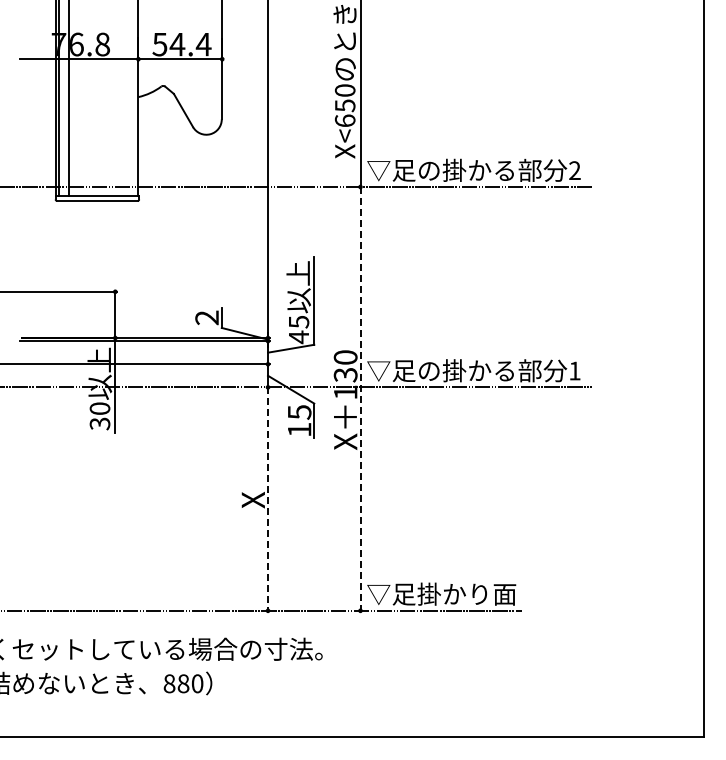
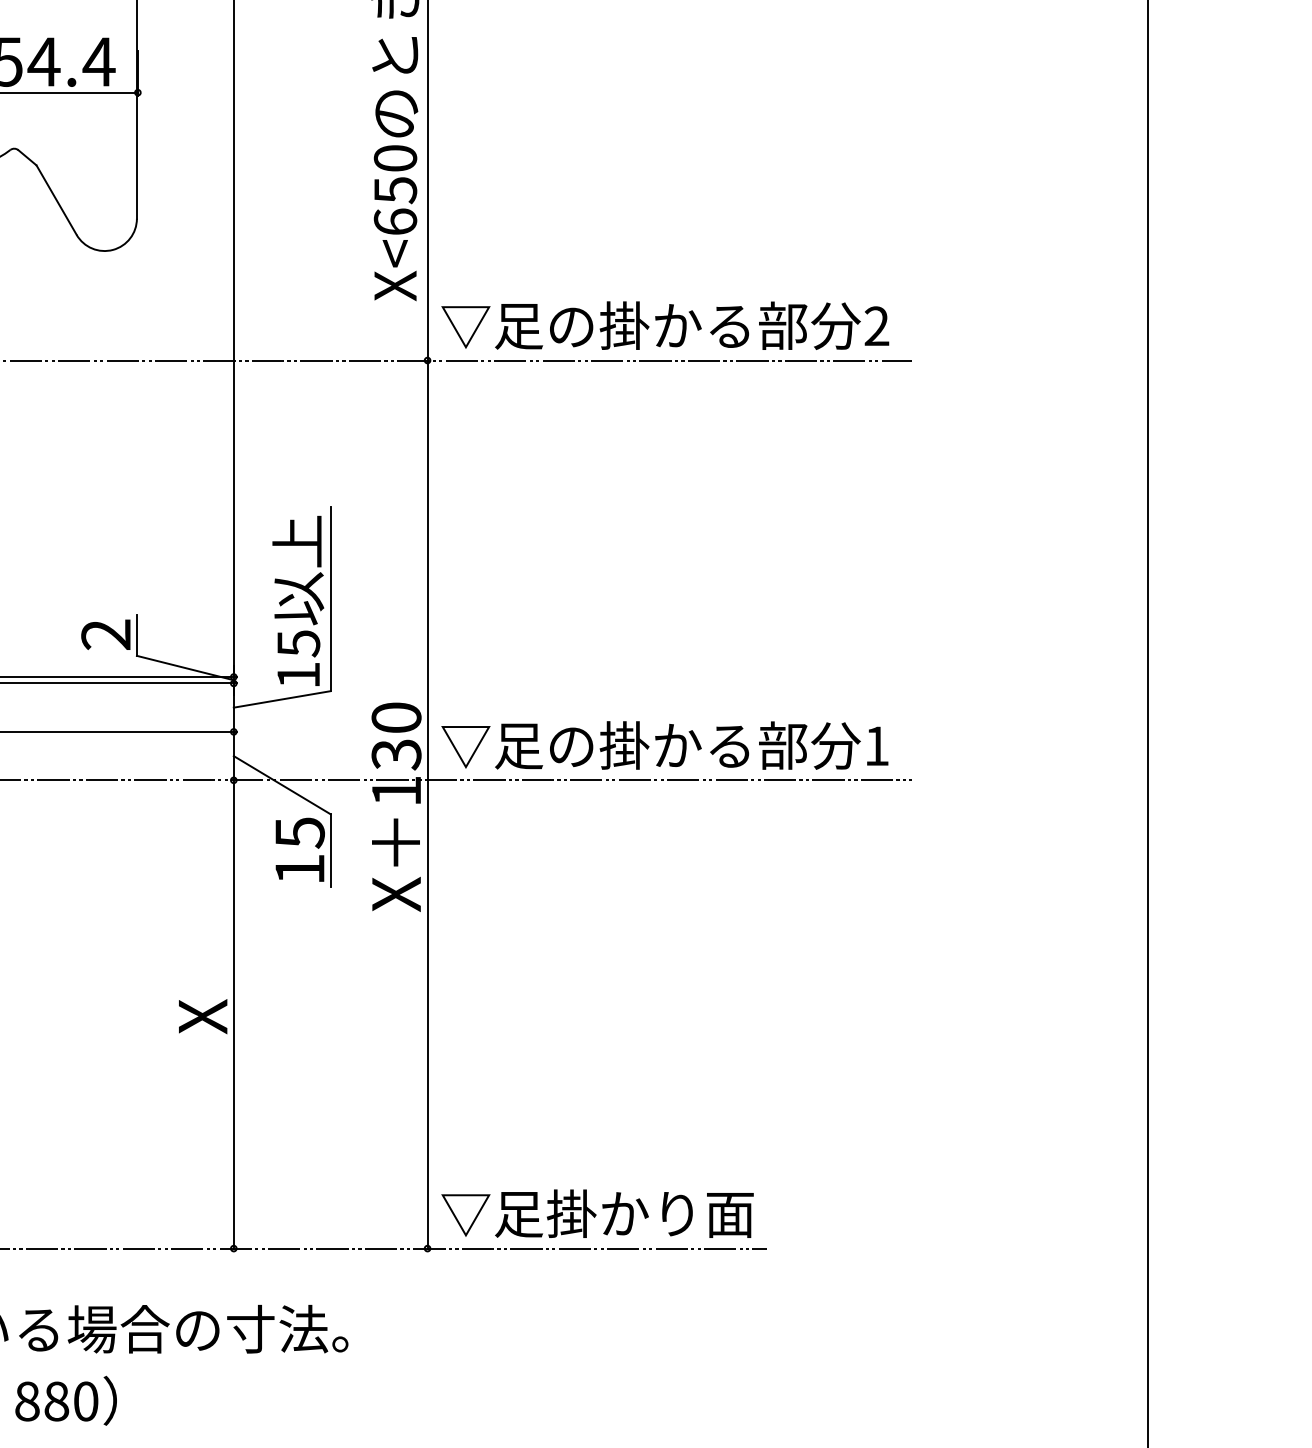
text: (298, 337) -> (297, 675), 45 -> 15
line: (360, 398) -> (427, 803), dashed -> solid
line: (268, 499) -> (234, 1015), dashed -> solid

